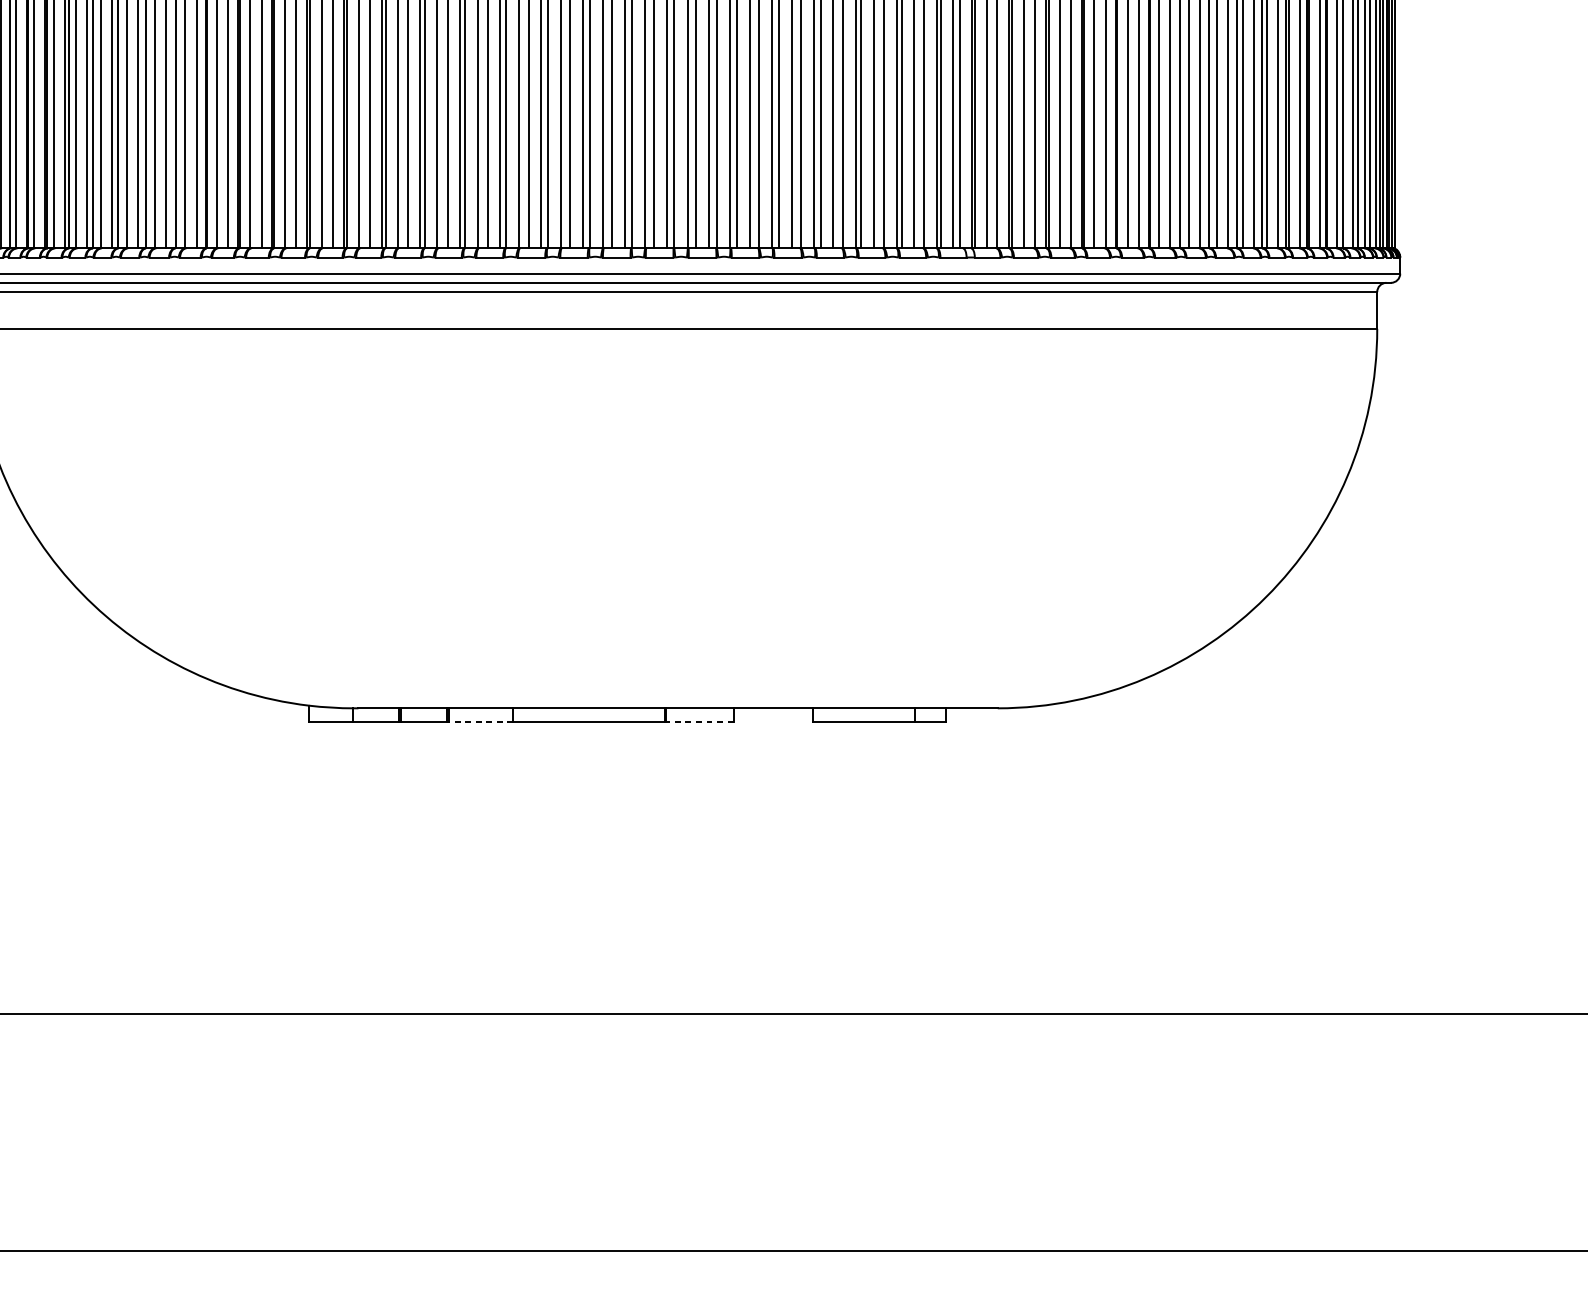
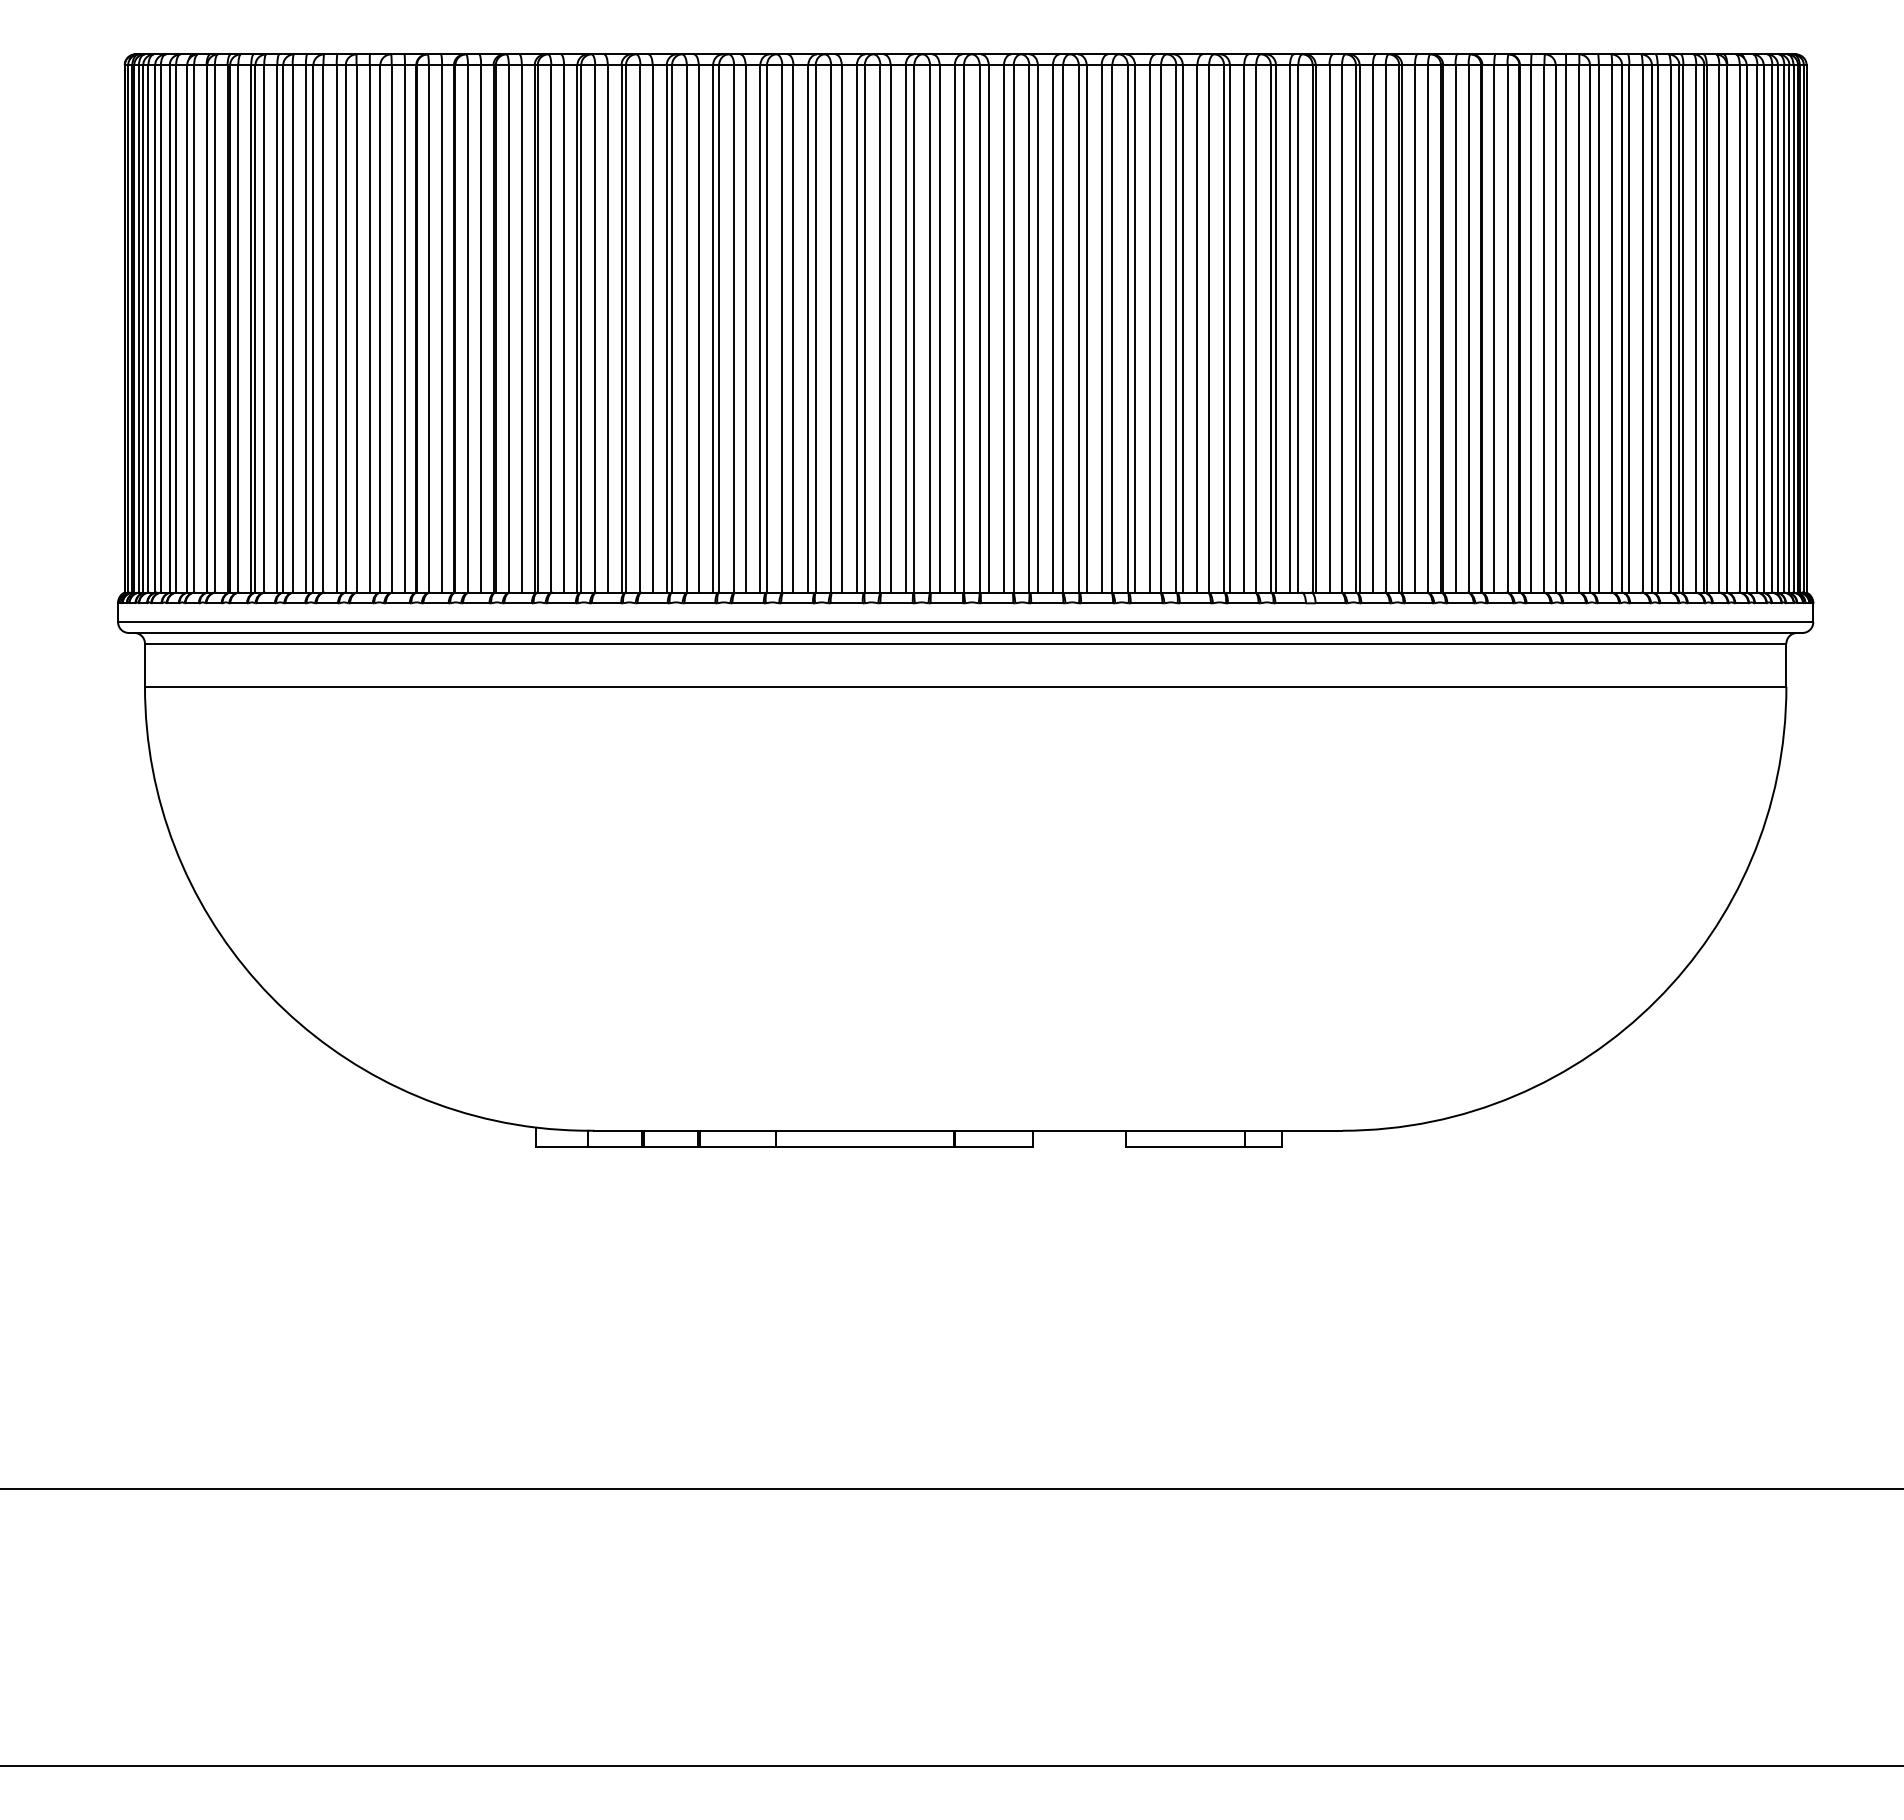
line: (480, 721) -> (737, 1146), dashed -> solid
line: (699, 721) -> (993, 1146), dashed -> solid

